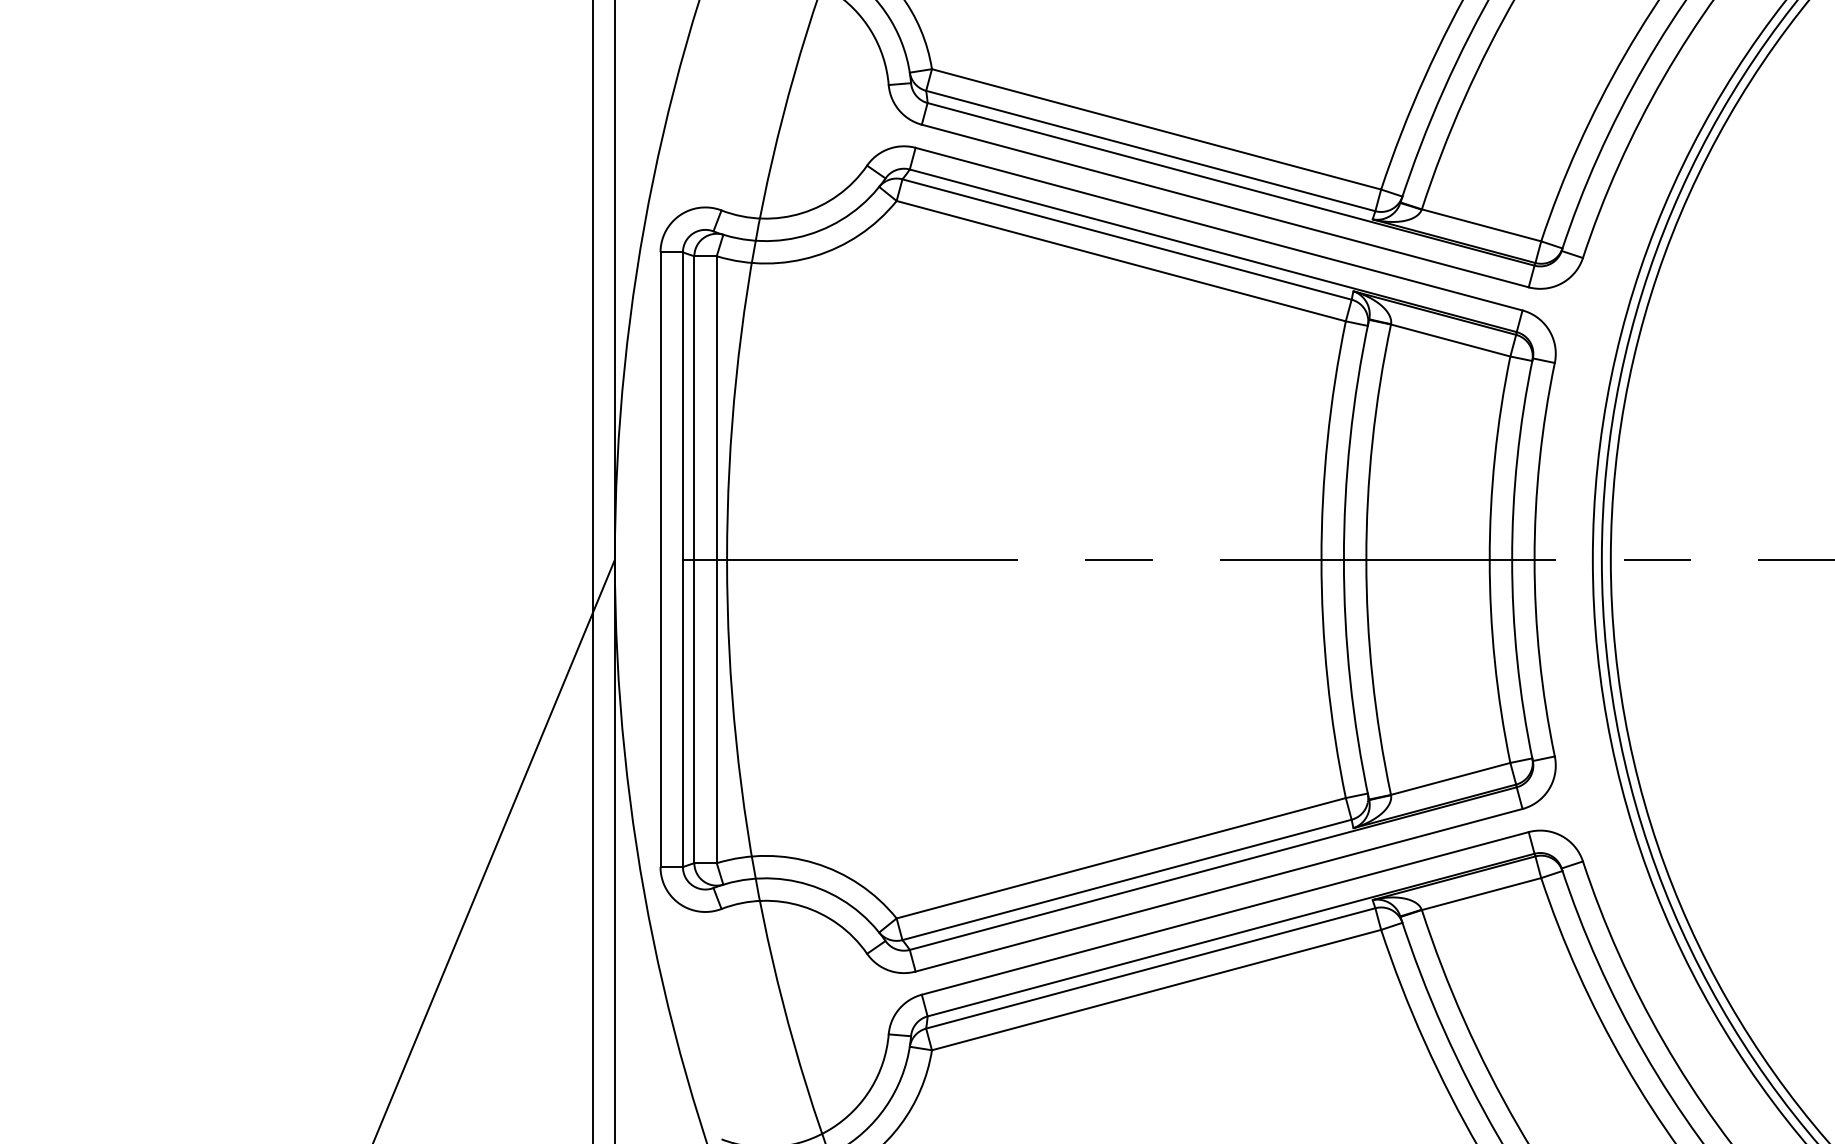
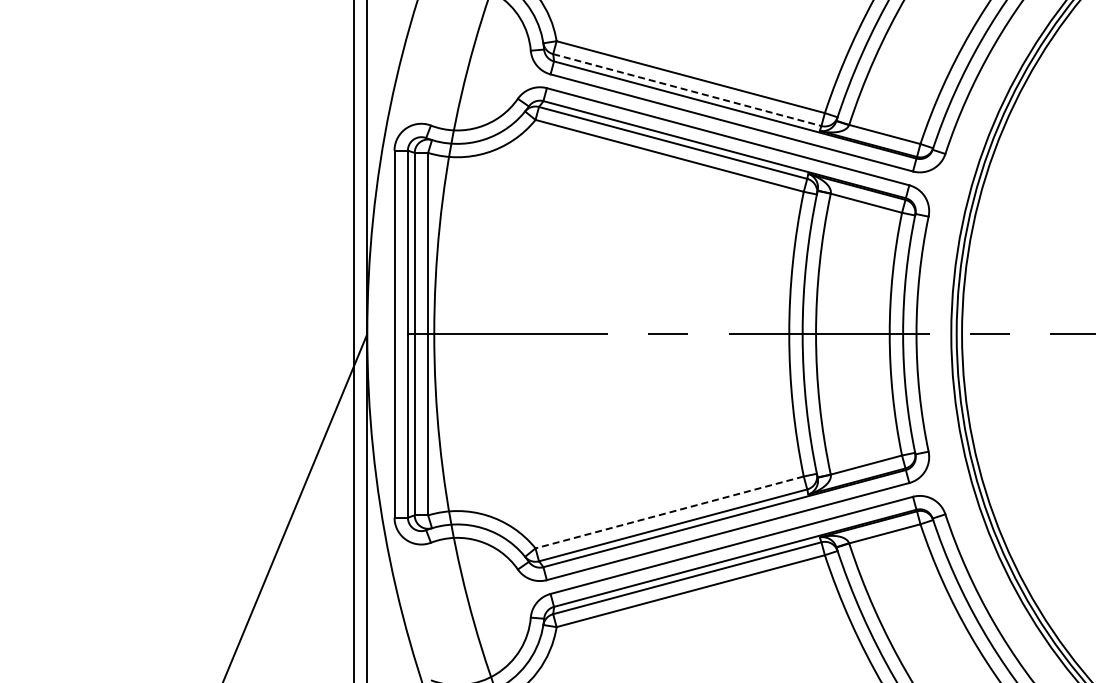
line: (1151, 151) -> (687, 90), solid -> dashed
line: (1120, 858) -> (669, 512), solid -> dashed

